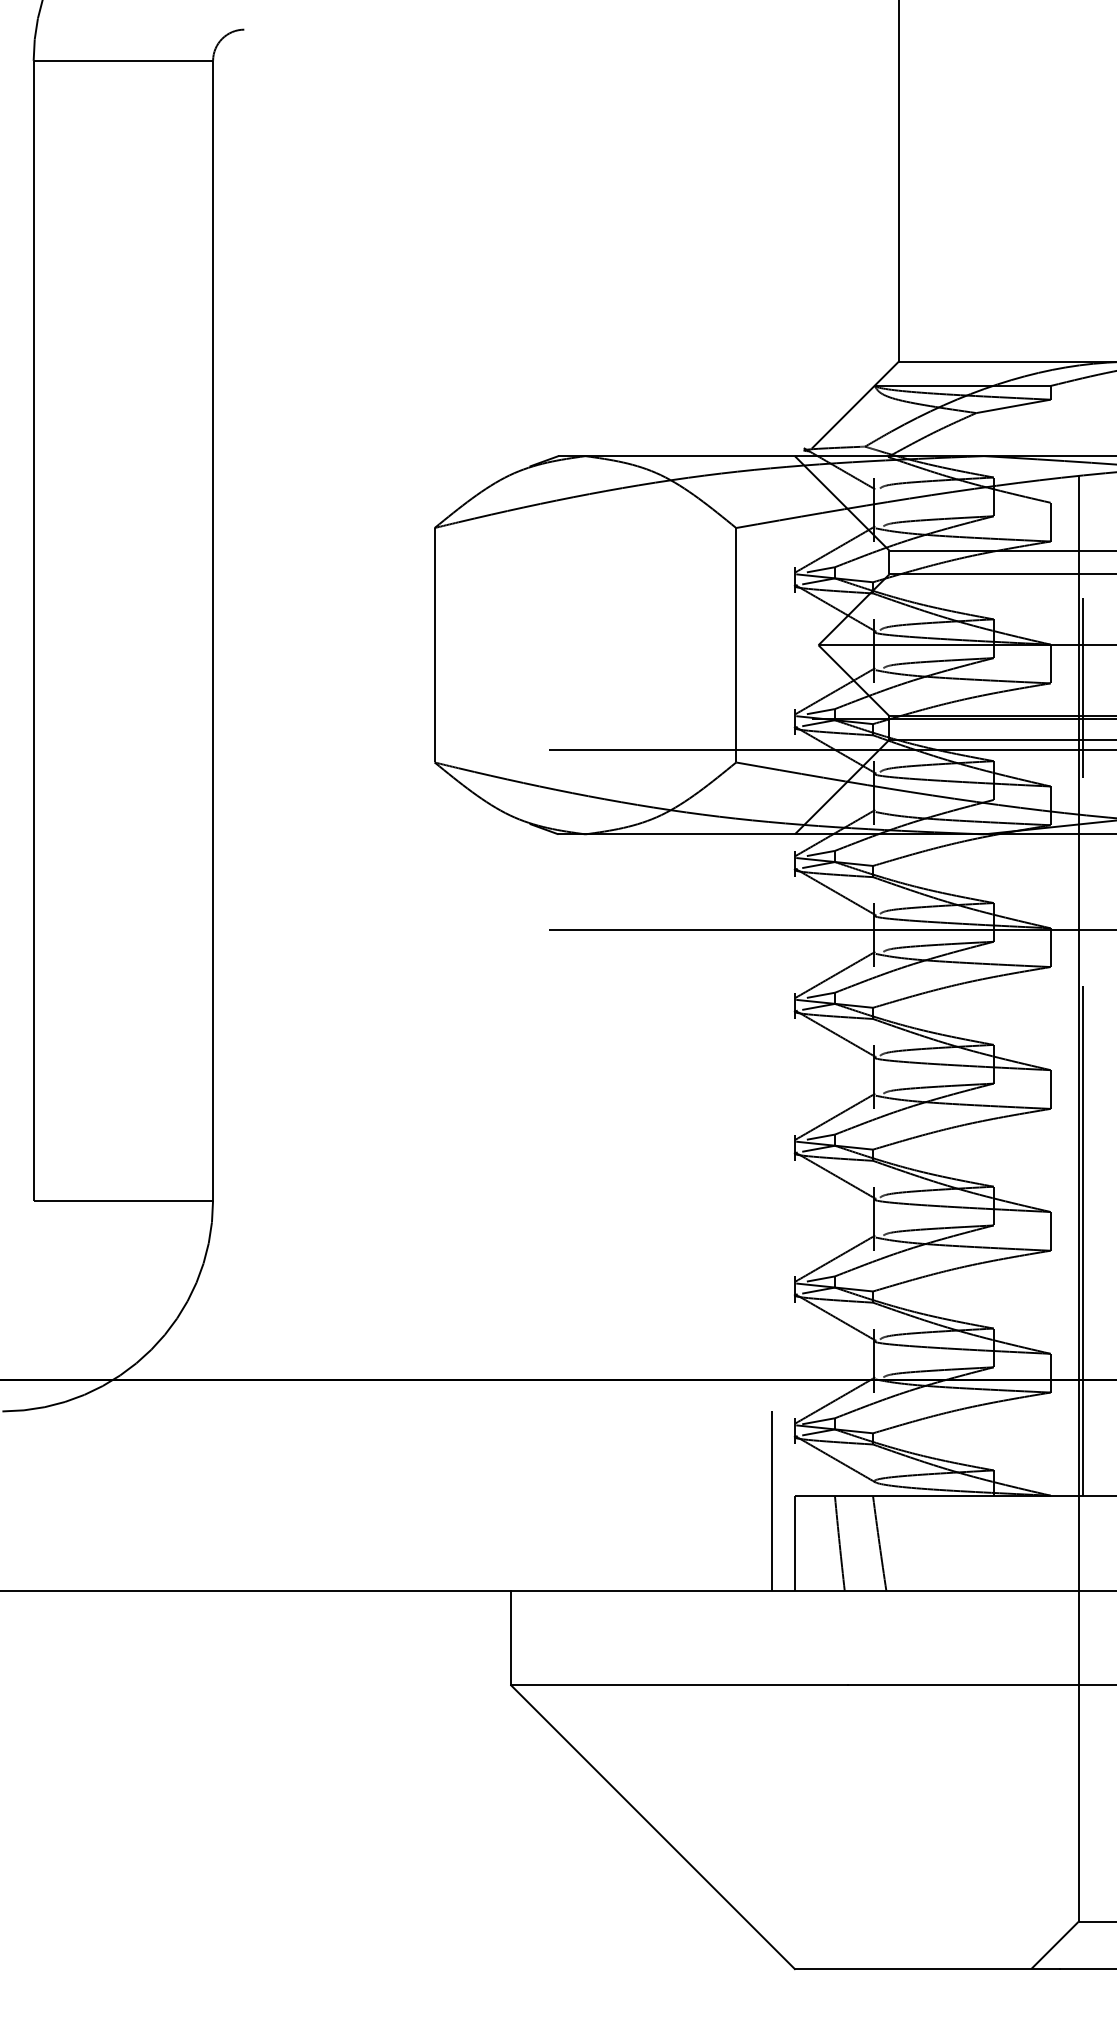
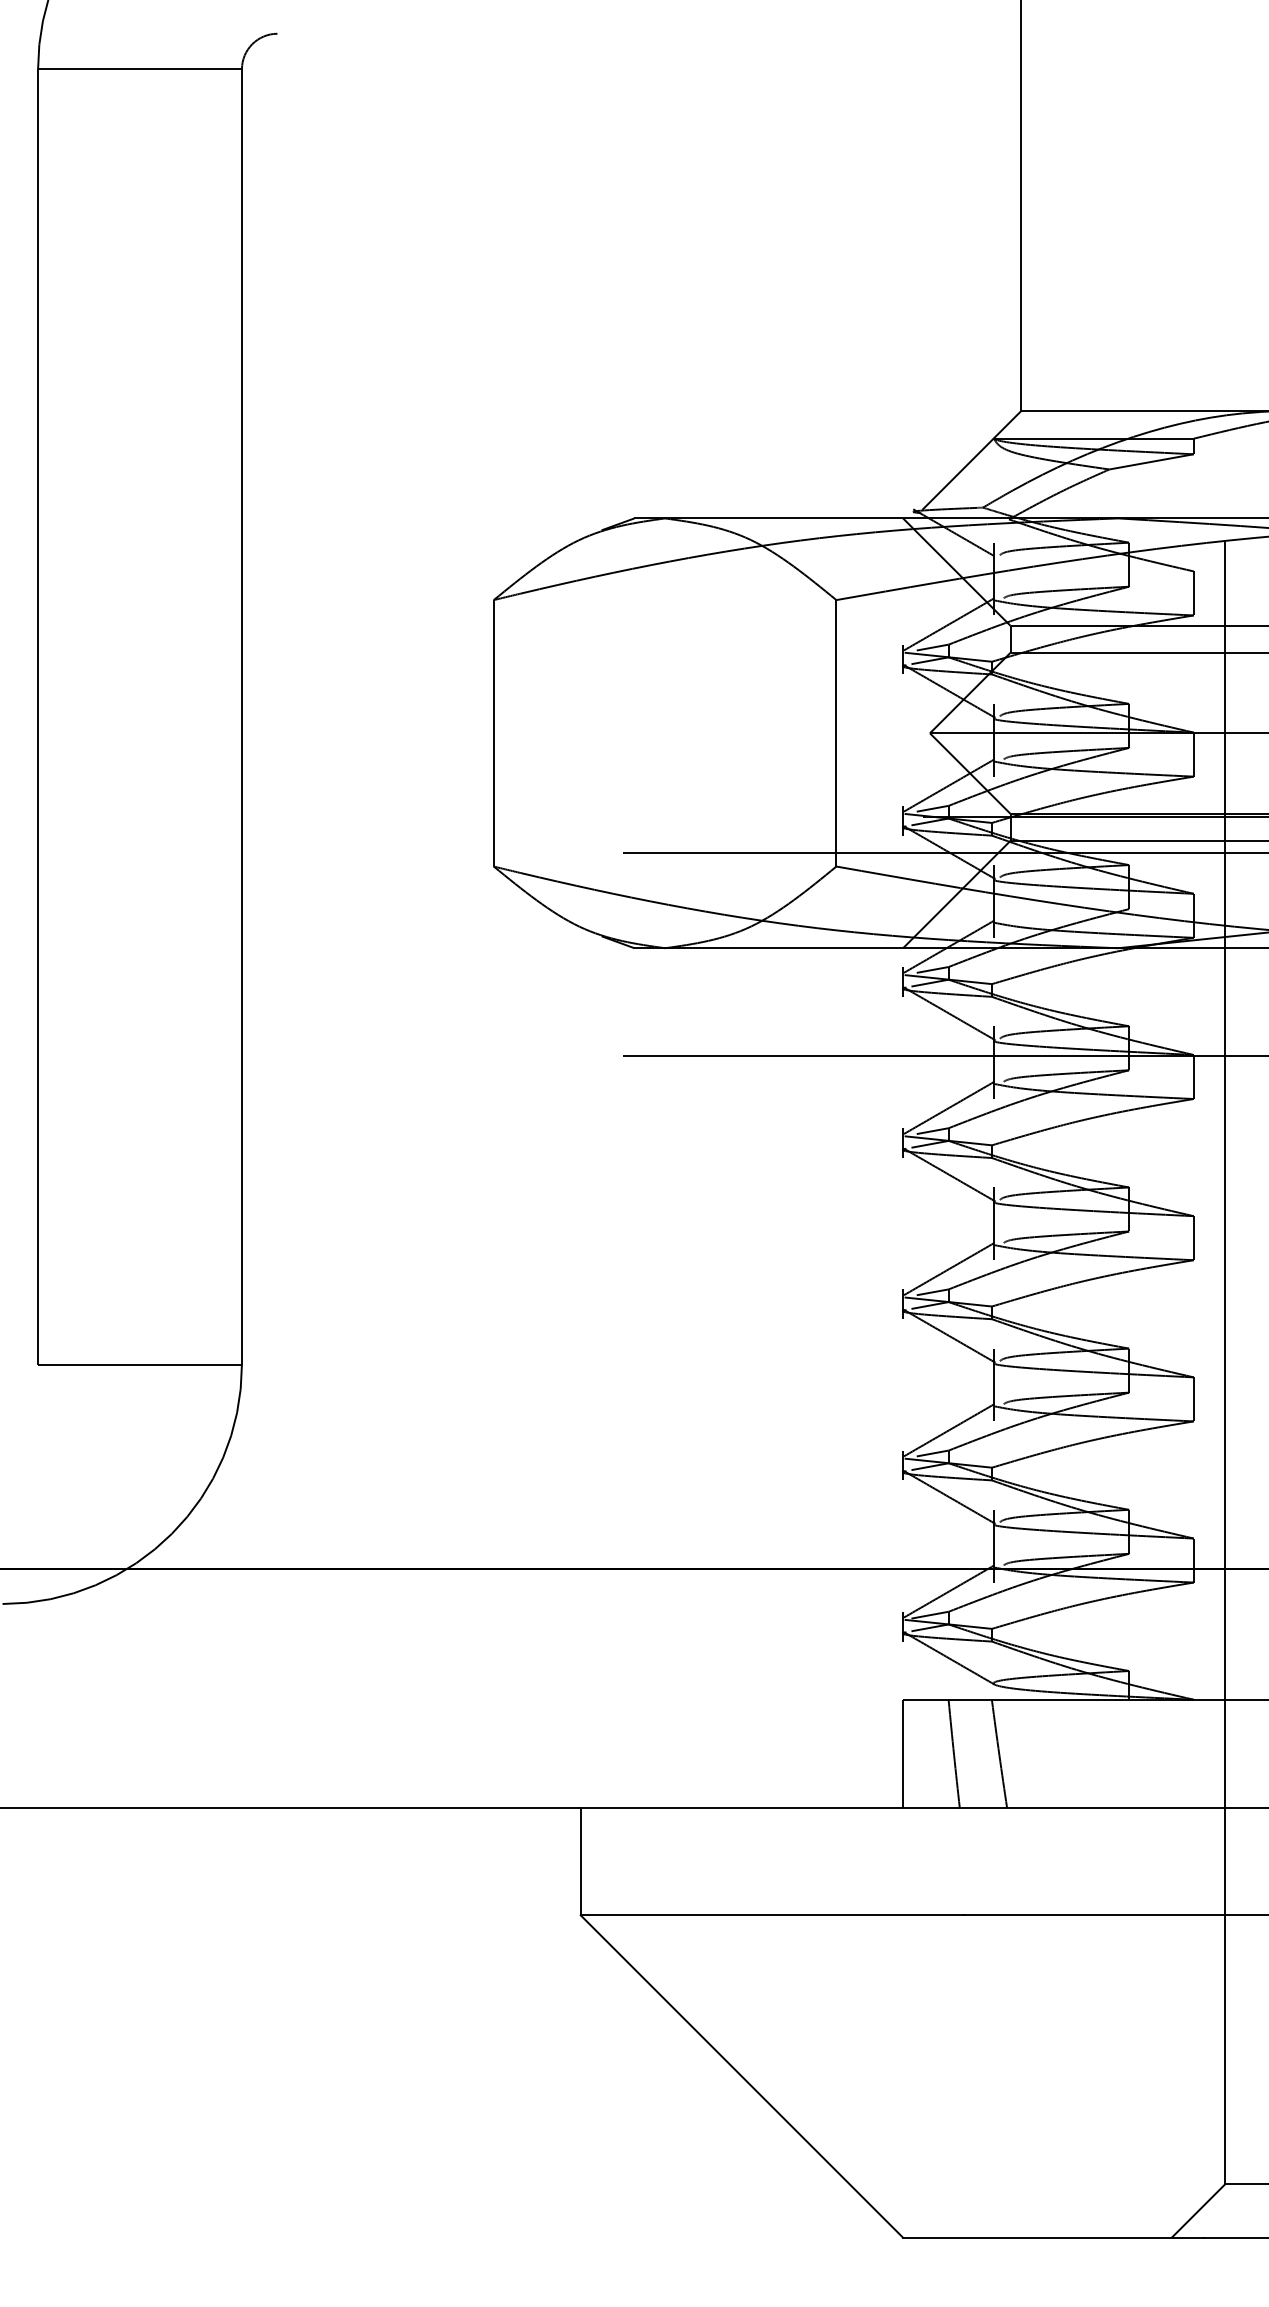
line: (1083, 687) -> (1231, 781), removed
line: (1083, 1240) -> (1231, 1409), removed
line: (772, 1500) -> (877, 1705), removed

